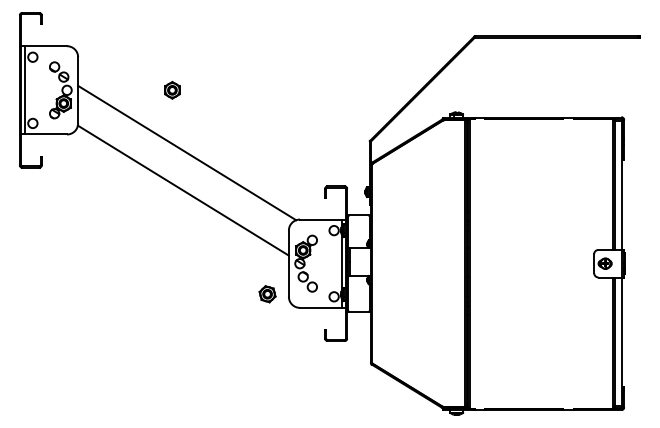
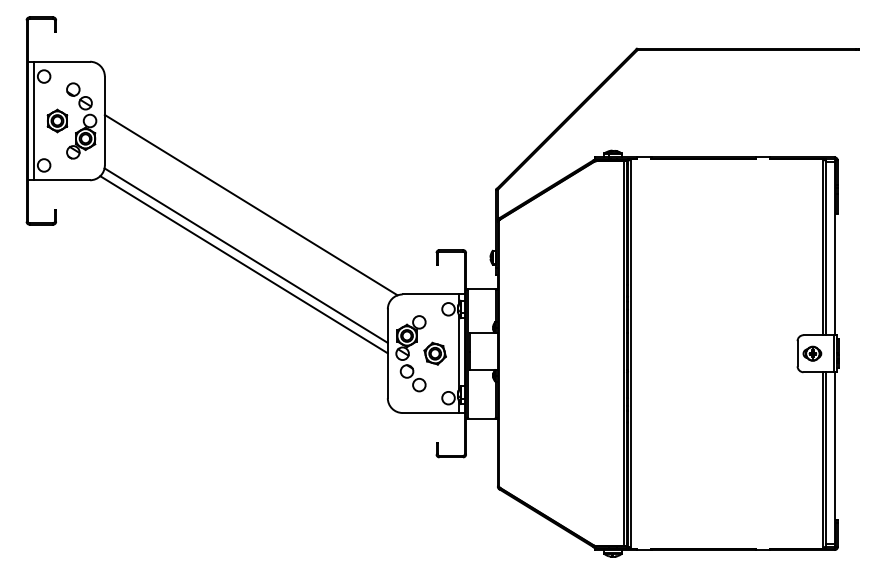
part: (172, 89) -> (57, 120), moved
line: (181, 197) -> (243, 264), added
part: (267, 294) -> (434, 353), moved

